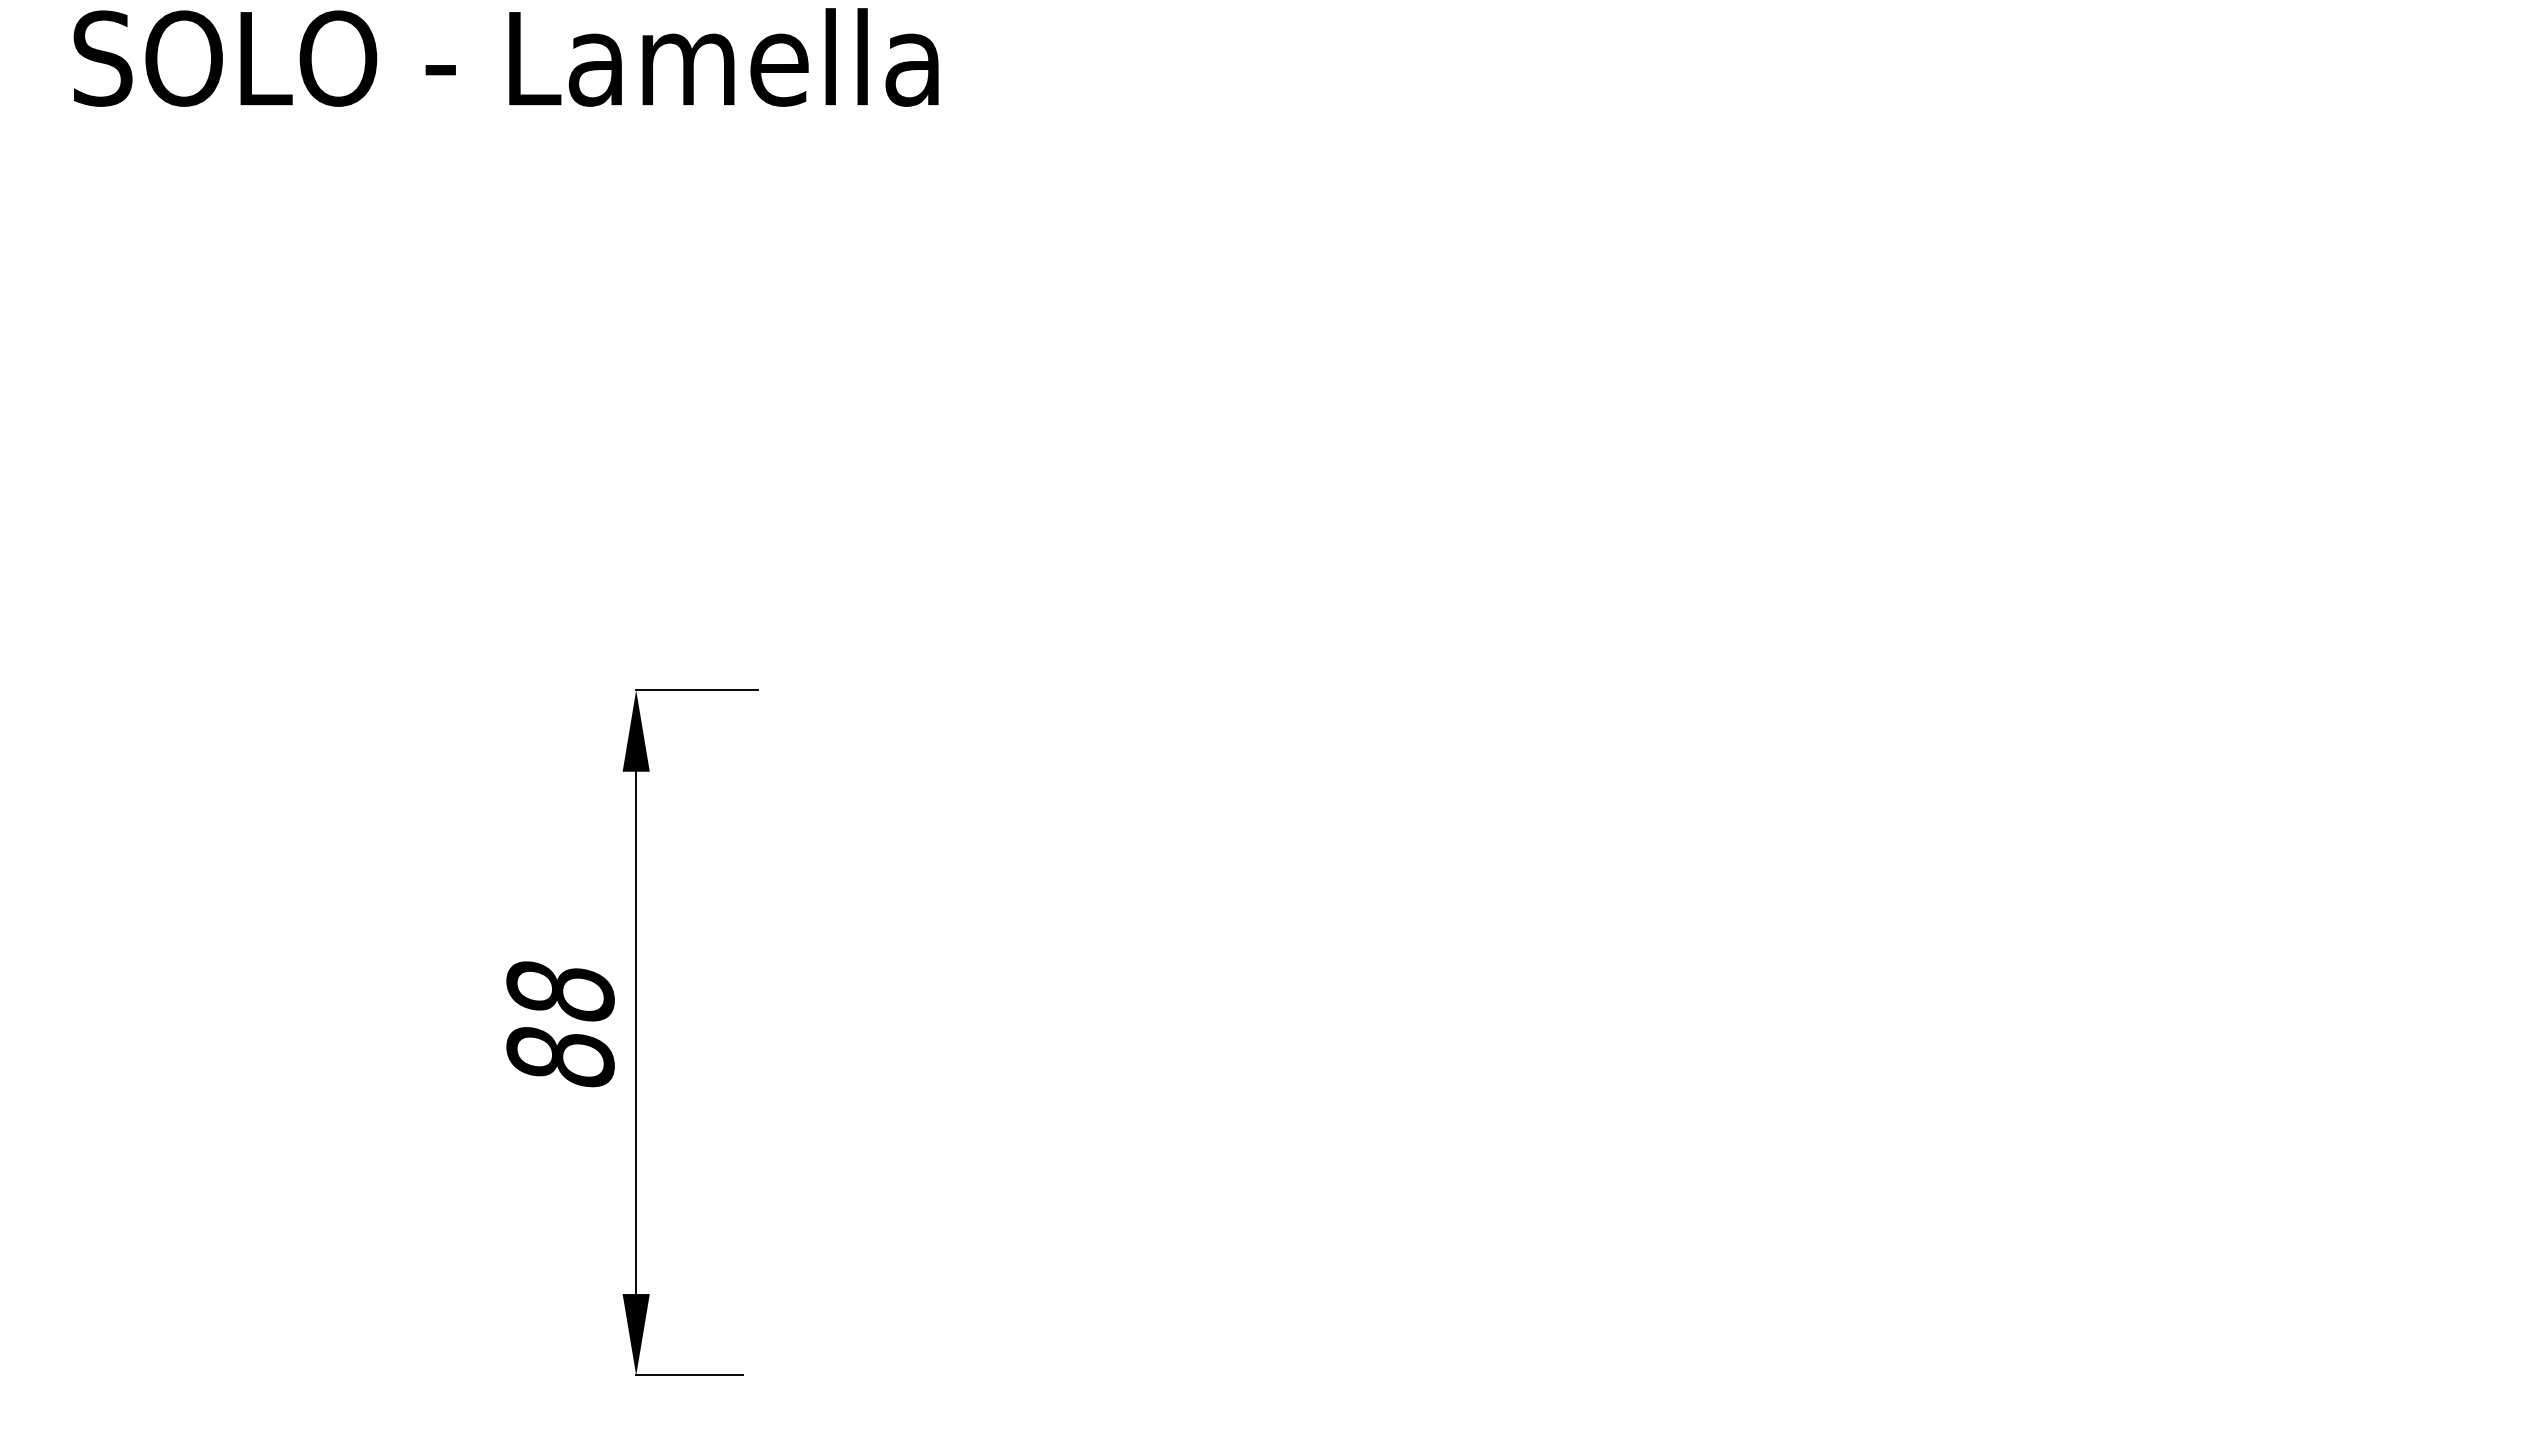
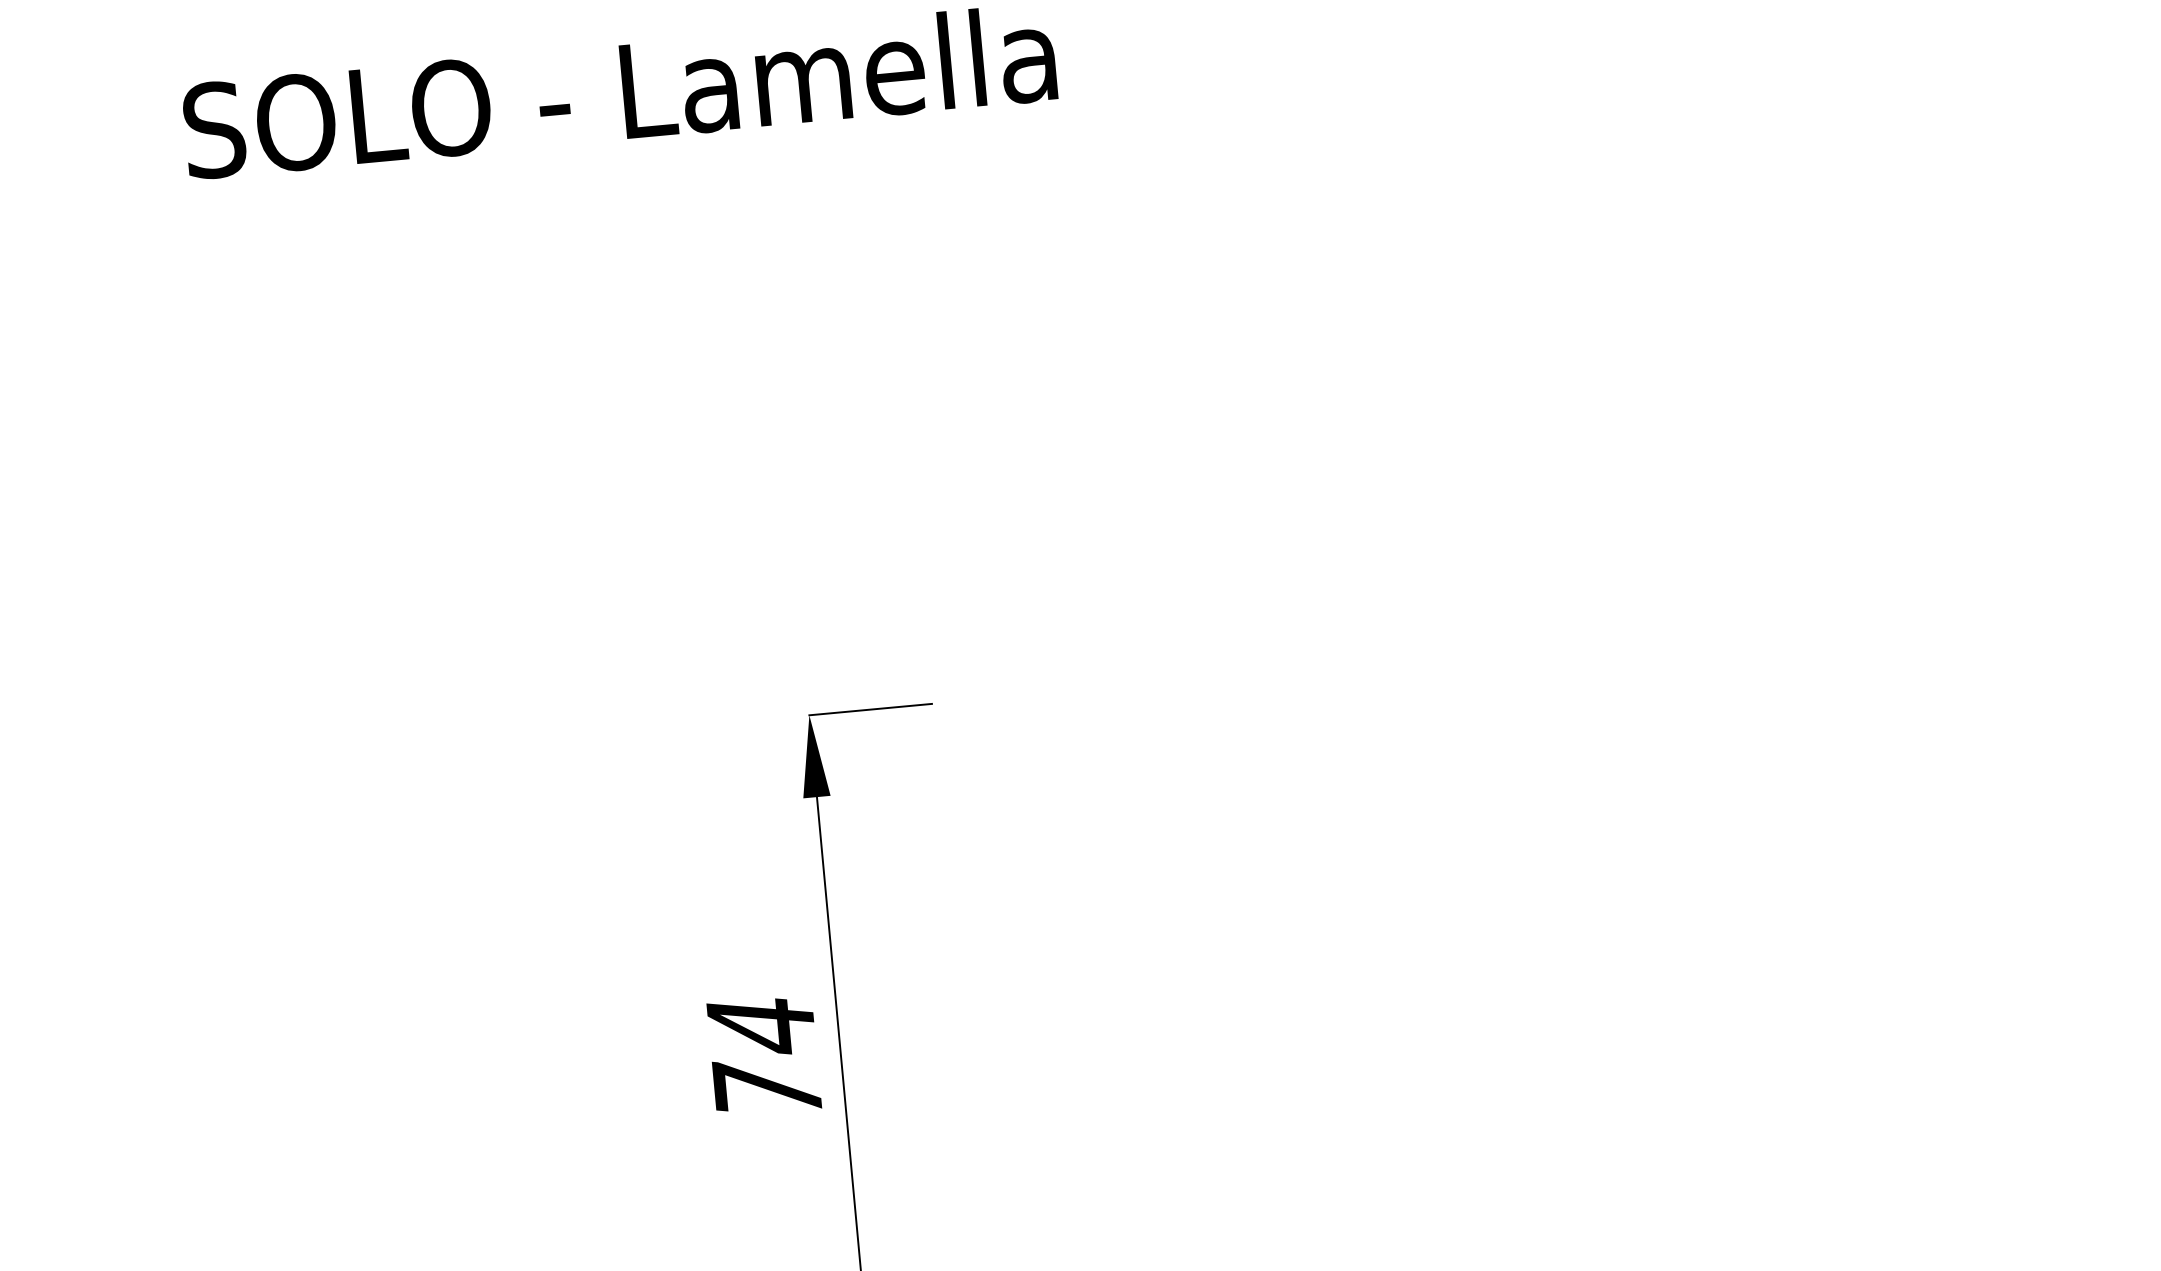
text: (560, 1024) -> (764, 1058), 88 -> 74

